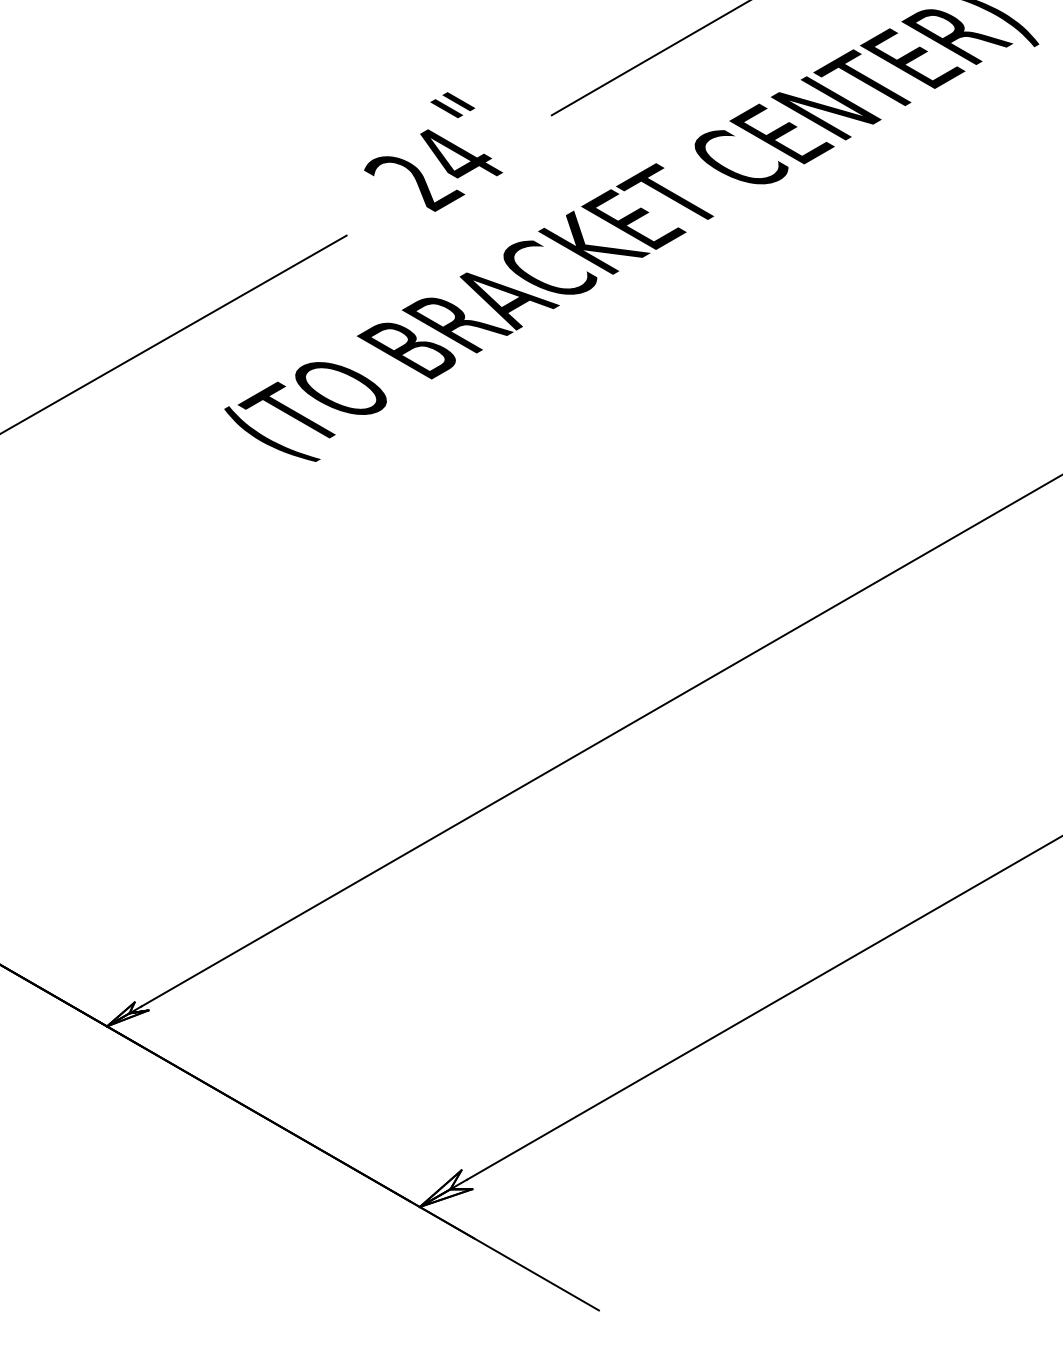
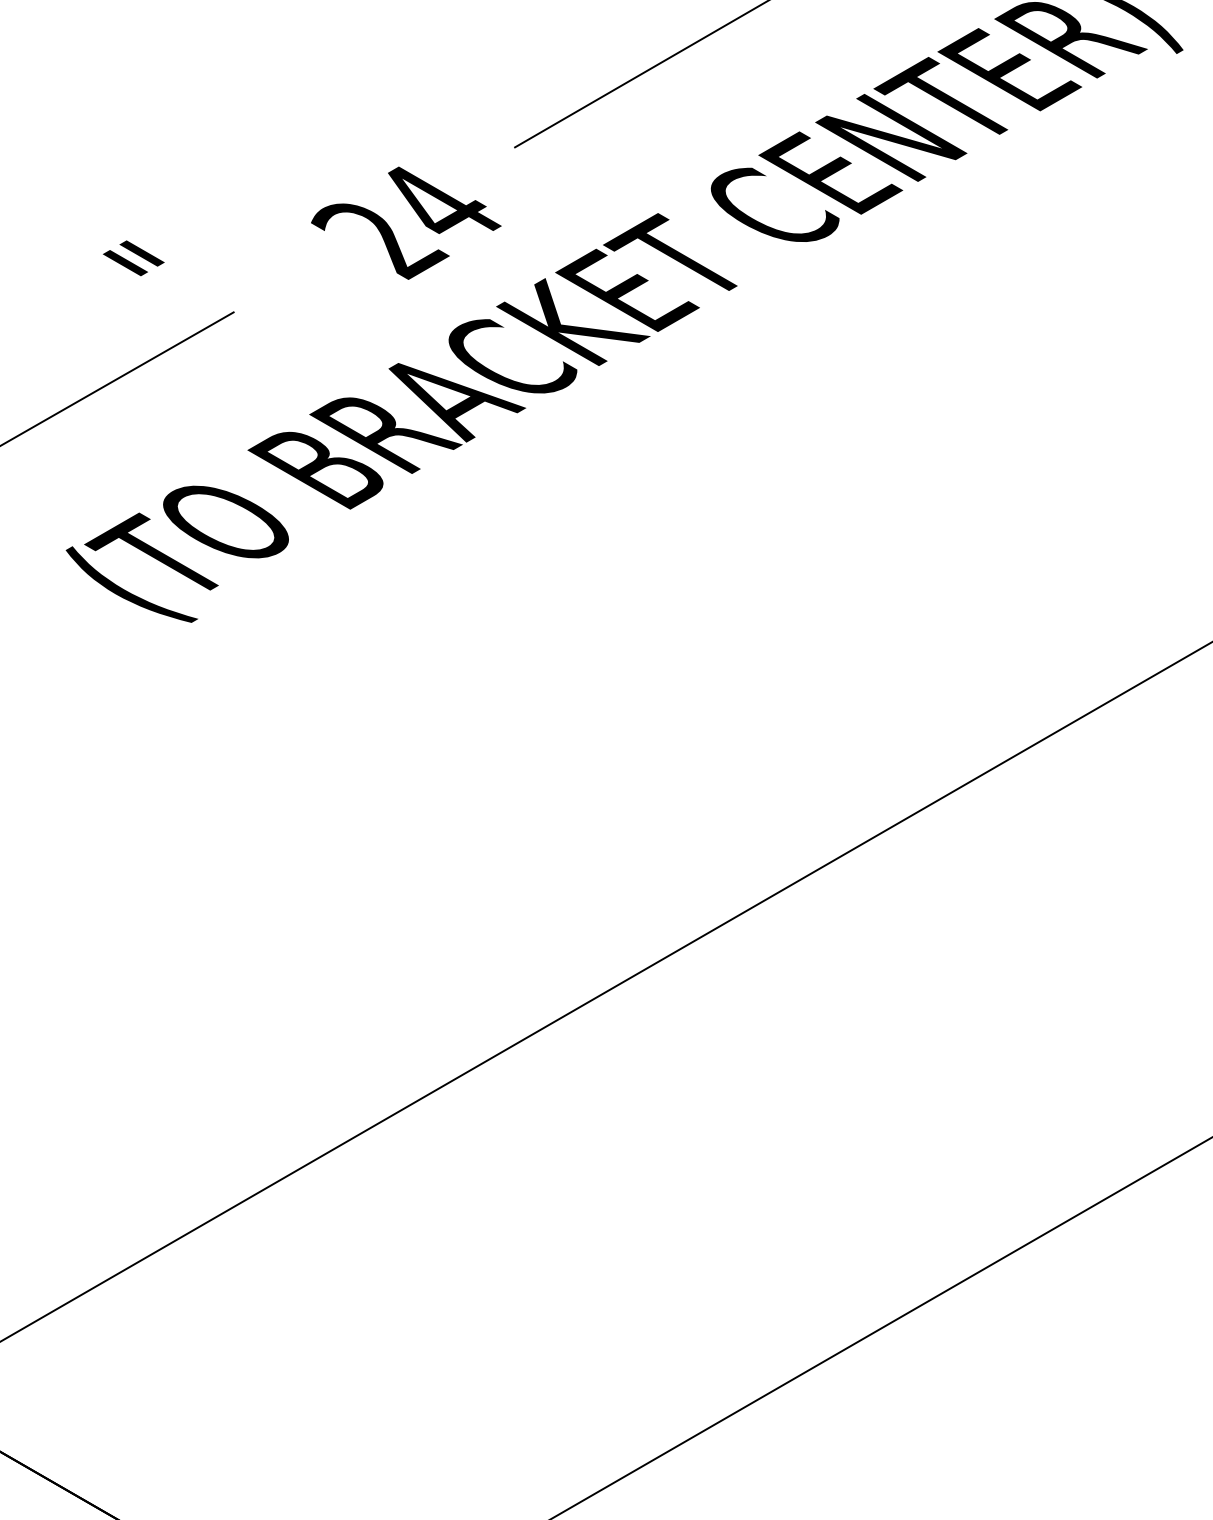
text: (452, 105) -> (133, 258), moved
text: (433, 170) -> (406, 223), moved

